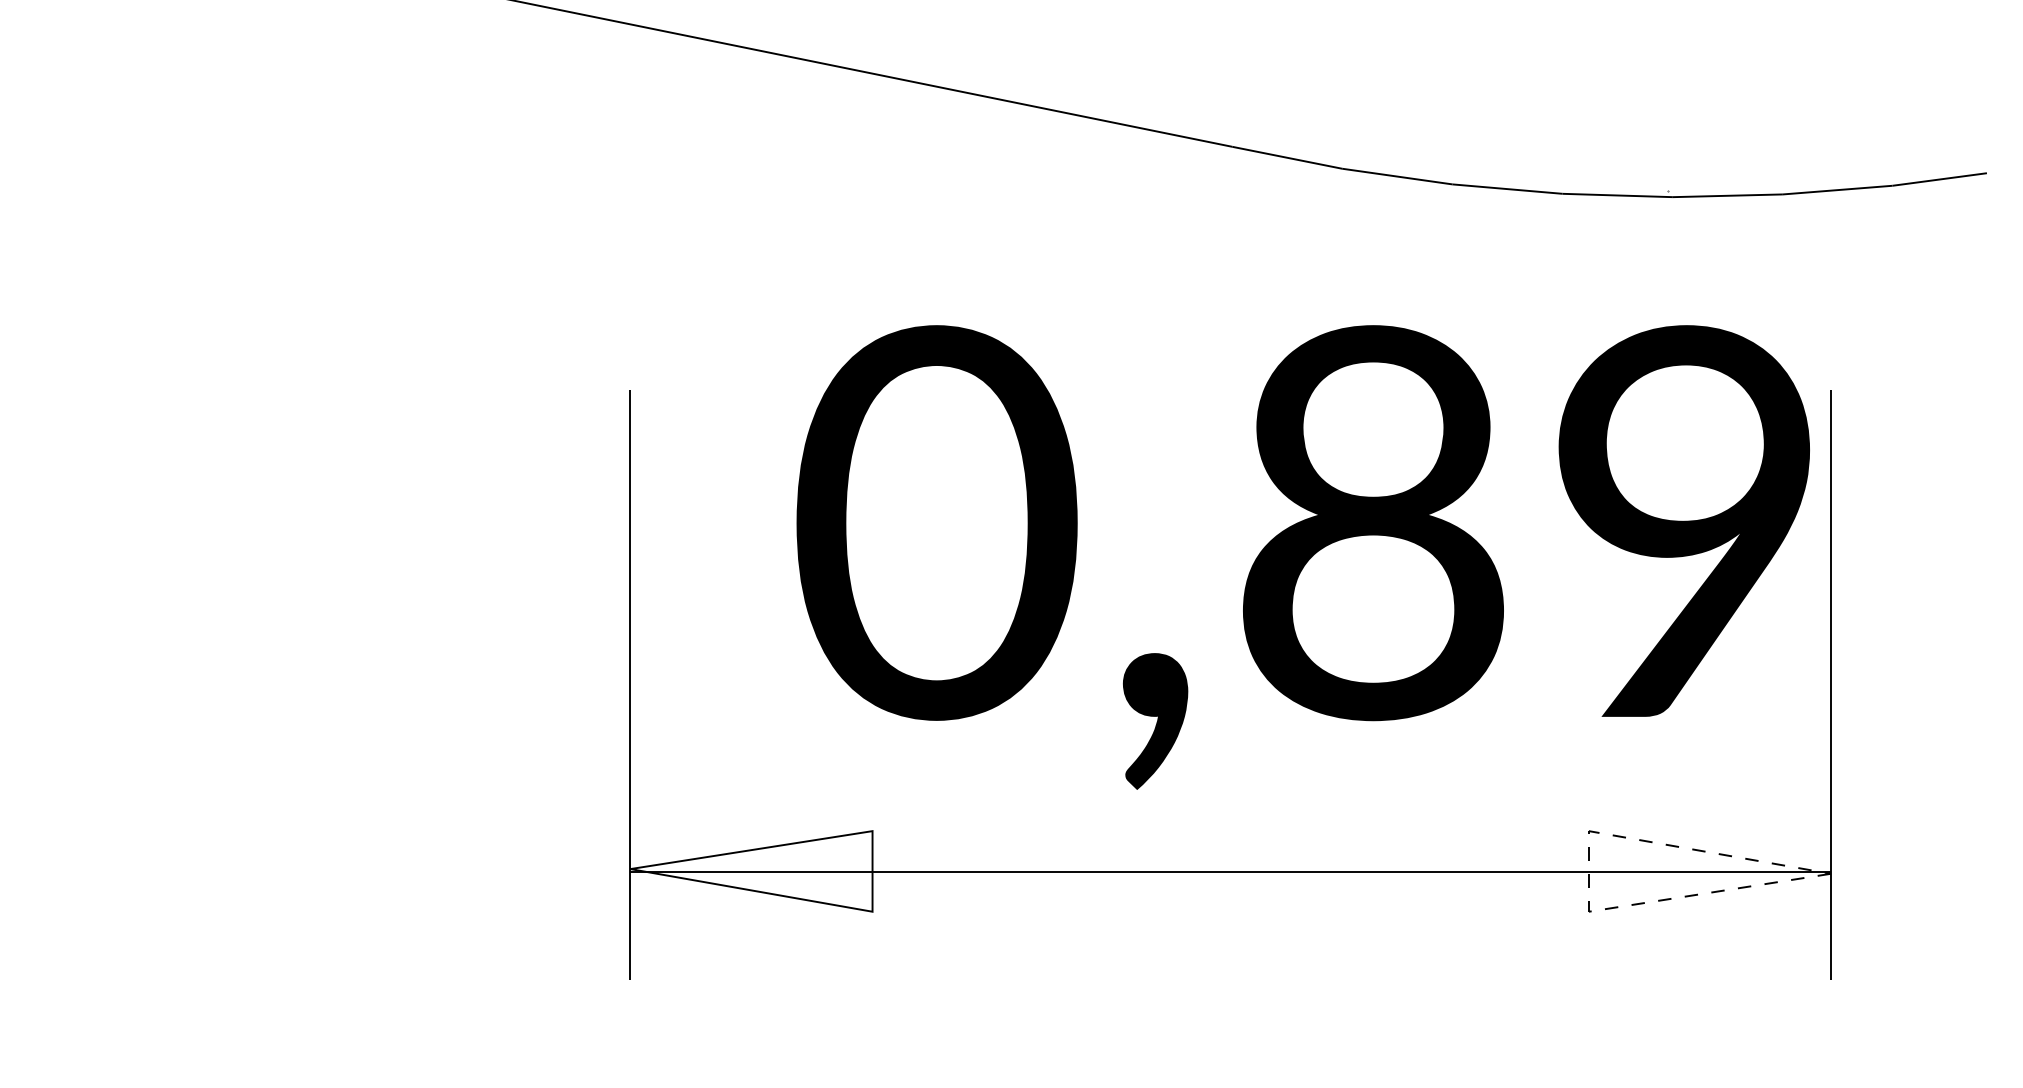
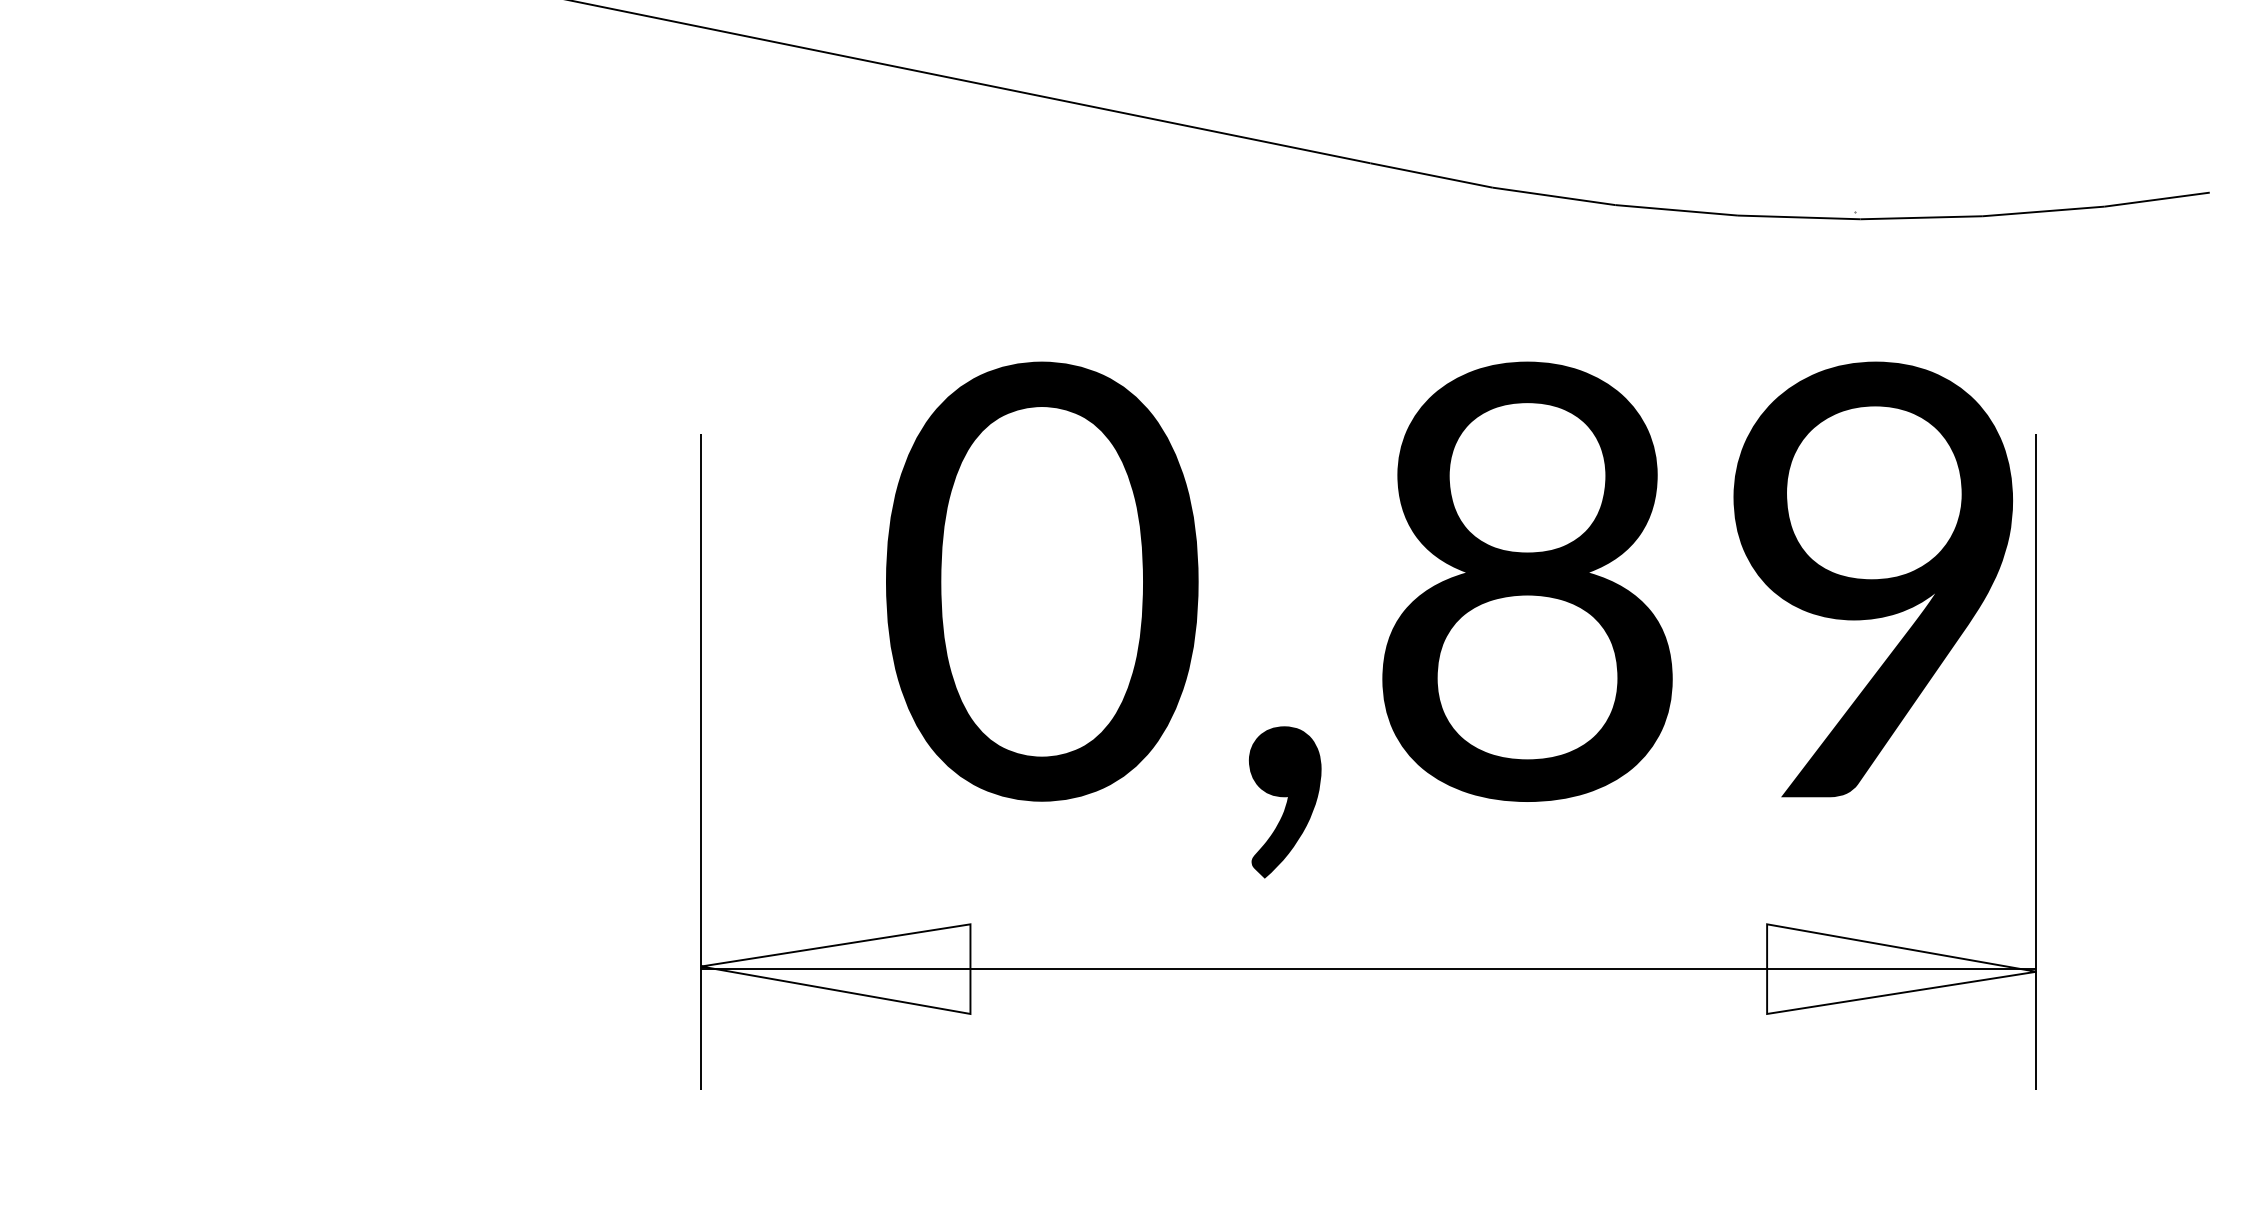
line: (1588, 870) -> (1766, 968), dashed -> solid

